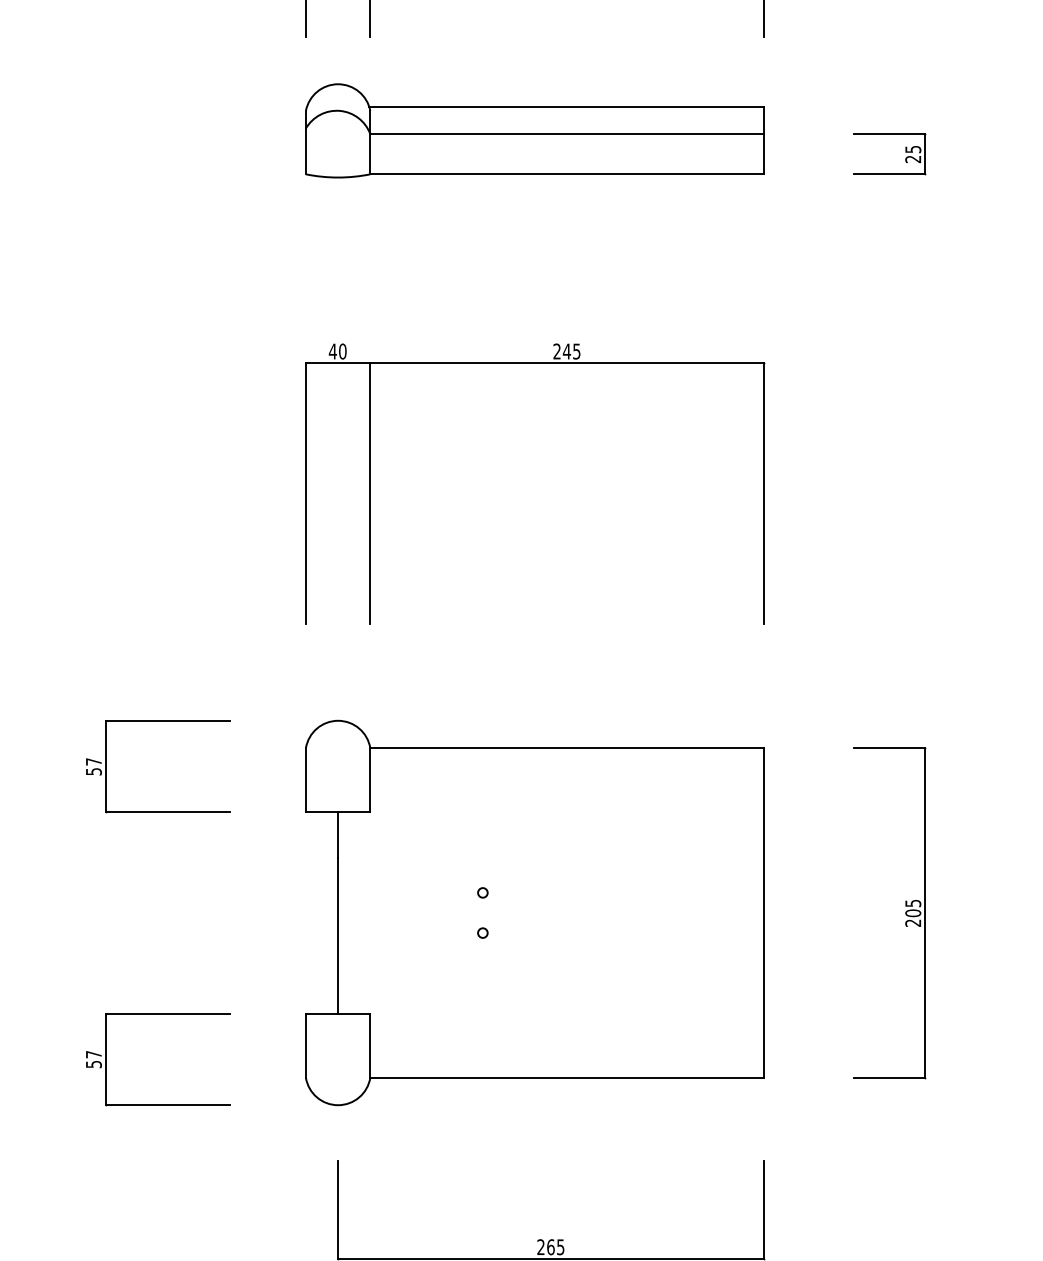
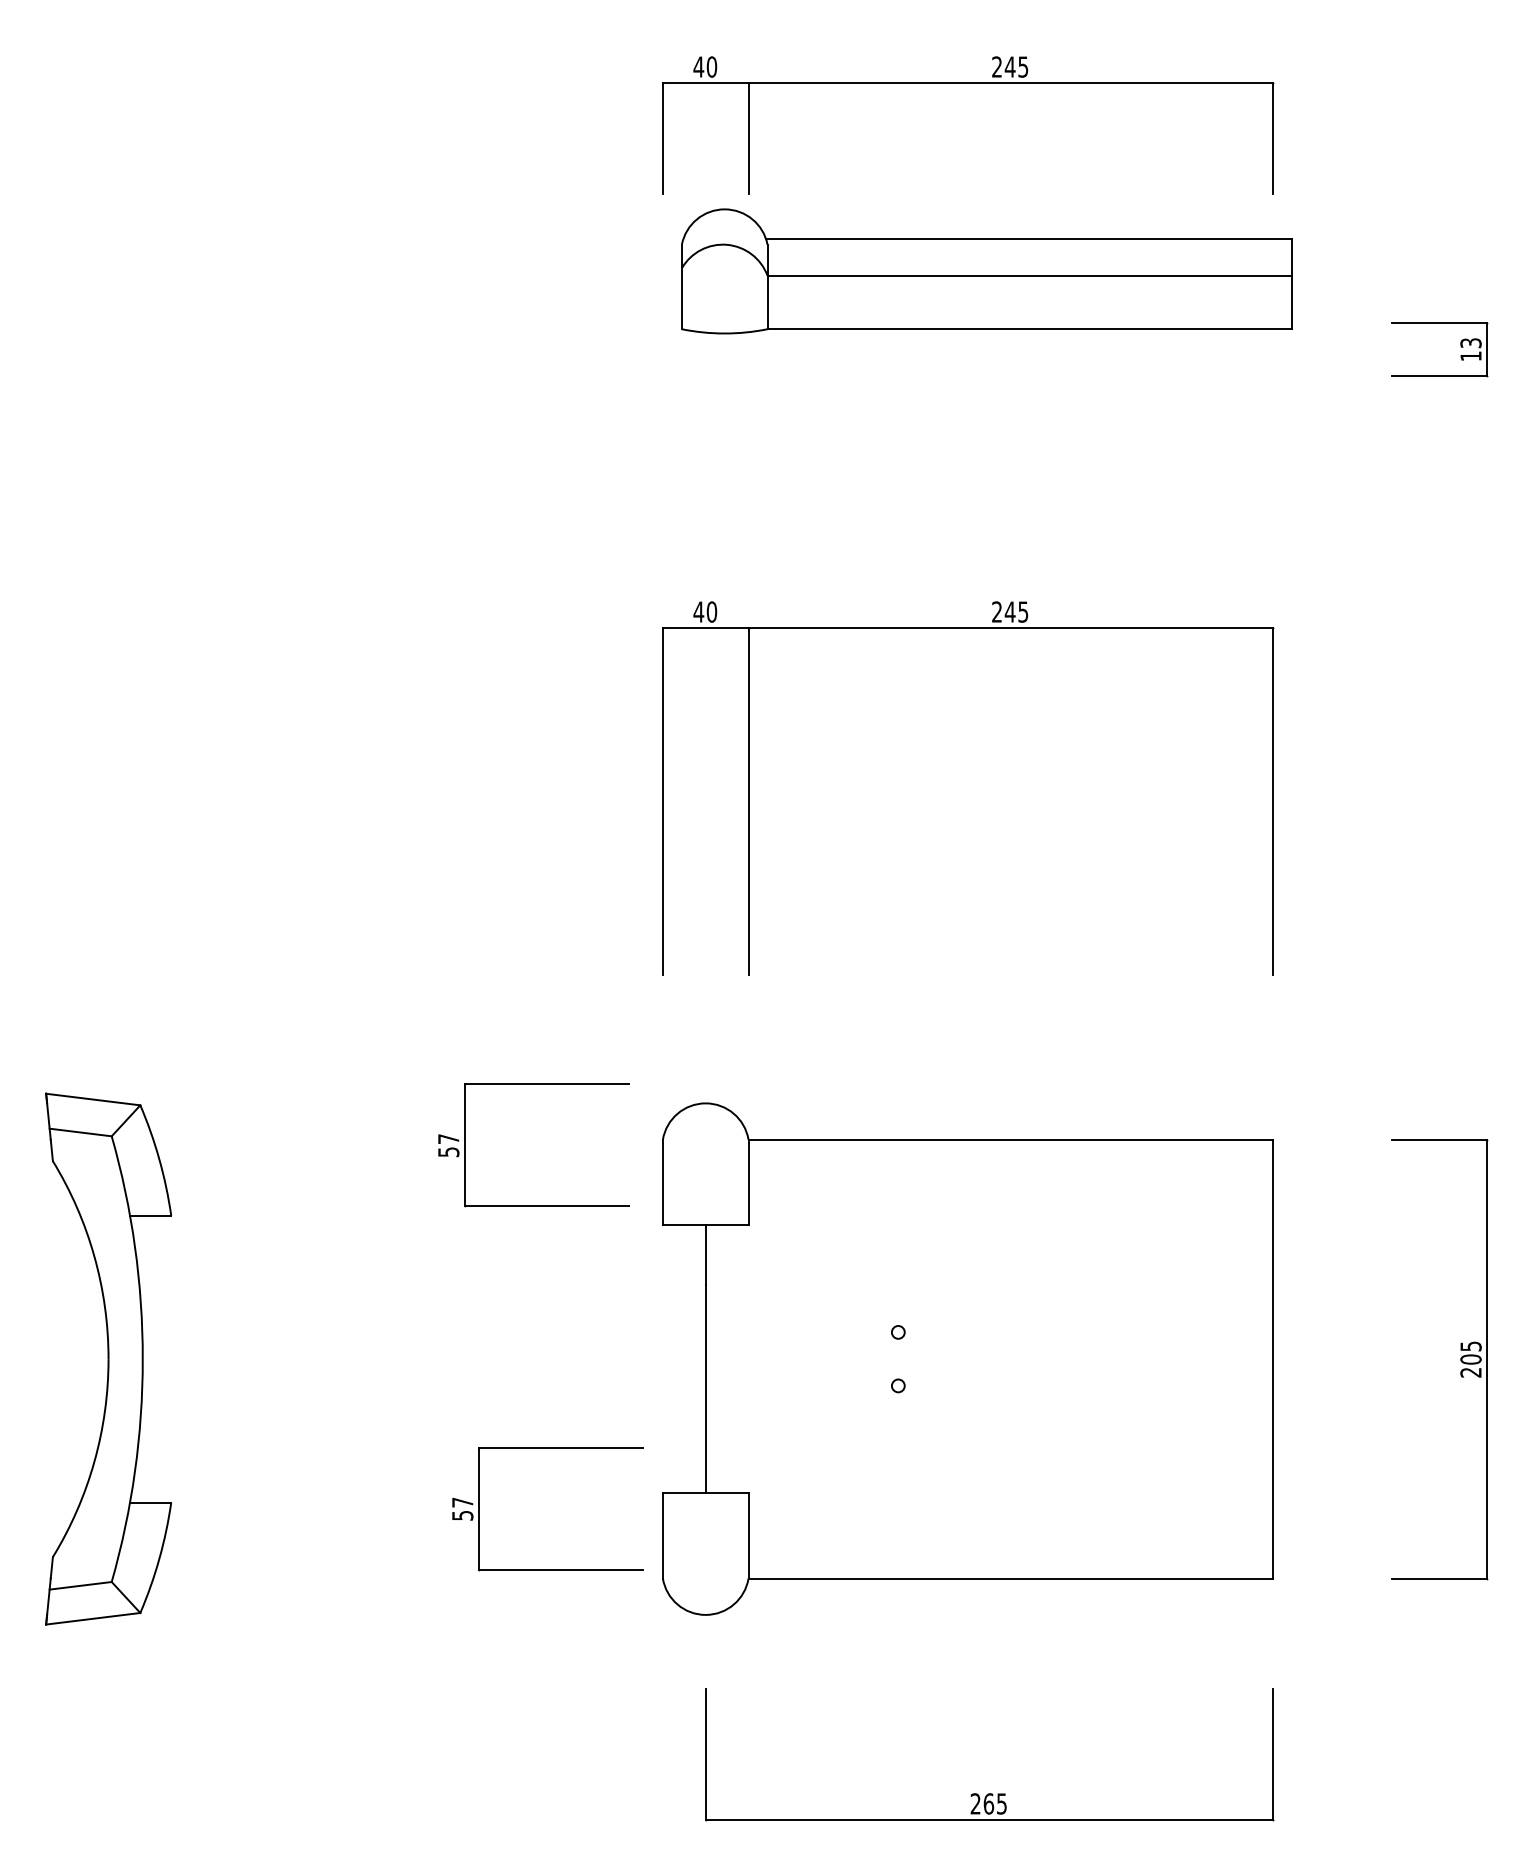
part: (534, 130) -> (986, 271), moved
text: (912, 154) -> (1470, 349), 25 -> 13
part: (157, 811) -> (533, 1205), moved
part: (157, 1104) -> (547, 1569), moved

